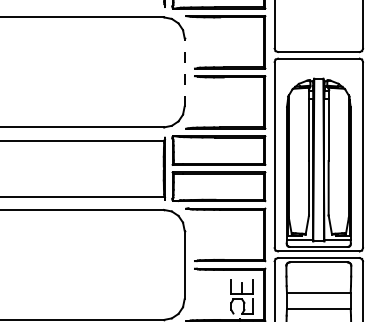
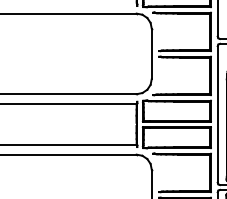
line: (184, 71) -> (151, 53), dashed -> solid

